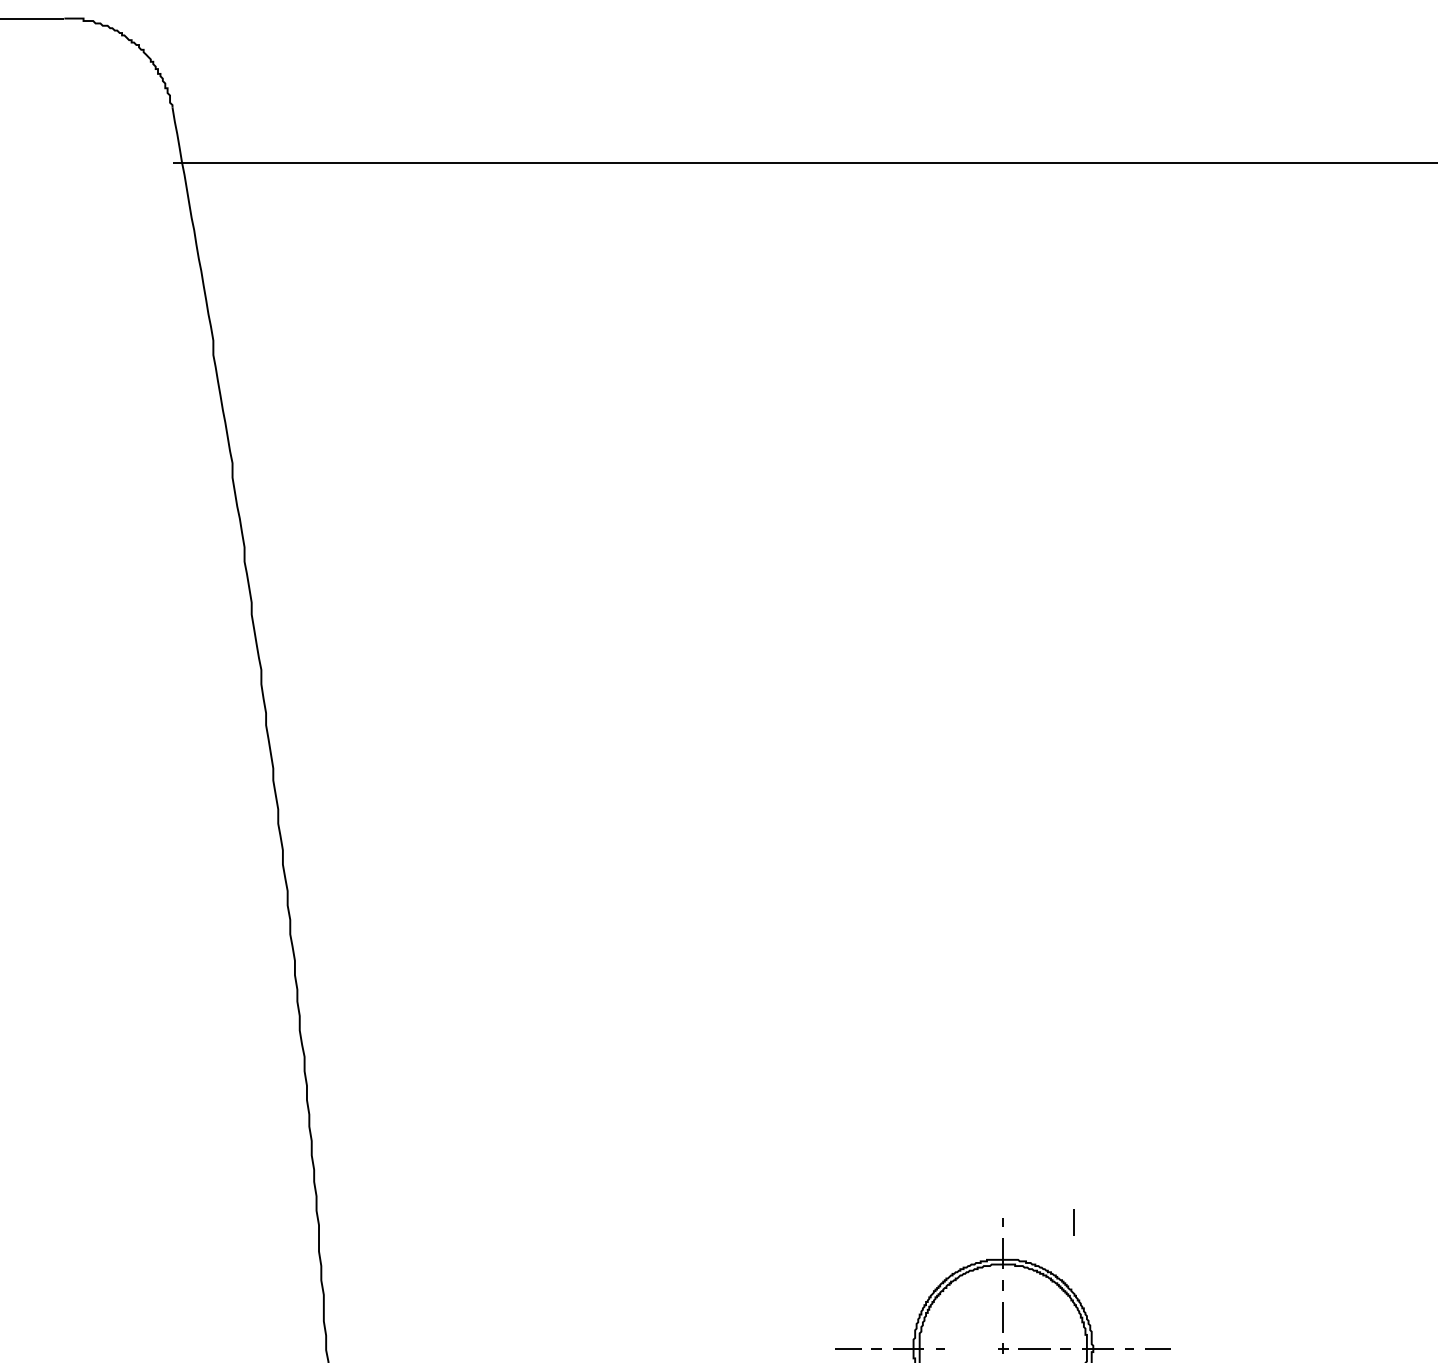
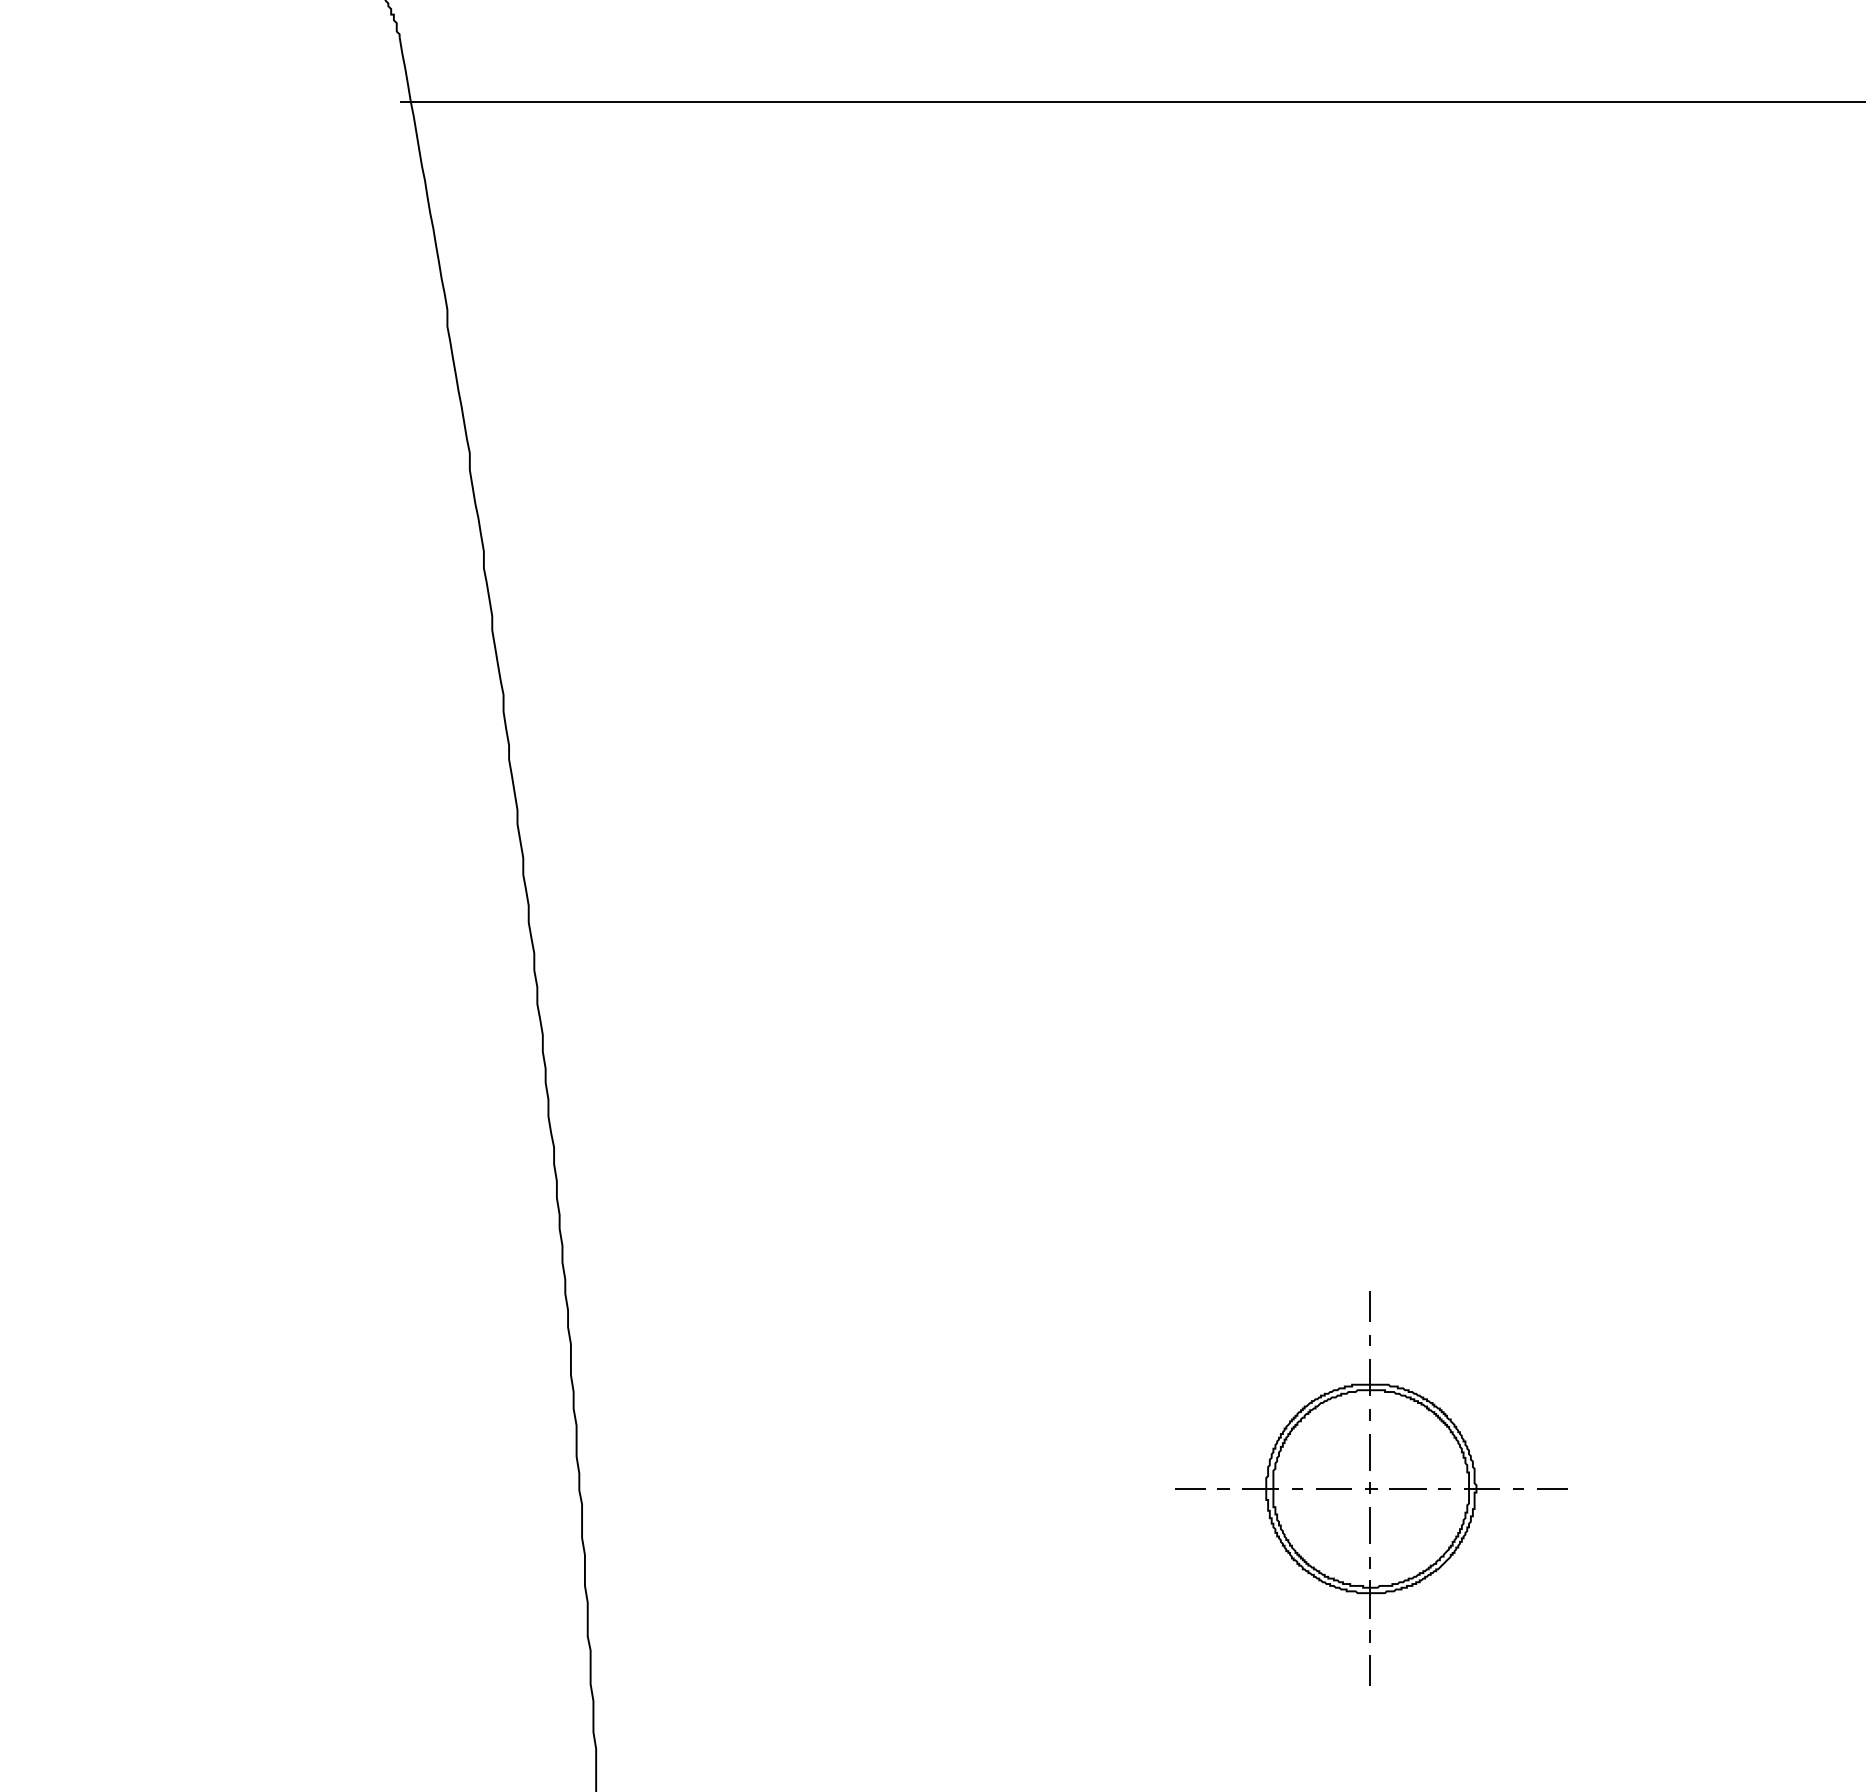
line: (1072, 1222) -> (1369, 1306), moved
line: (971, 1348) -> (1333, 1488), added

